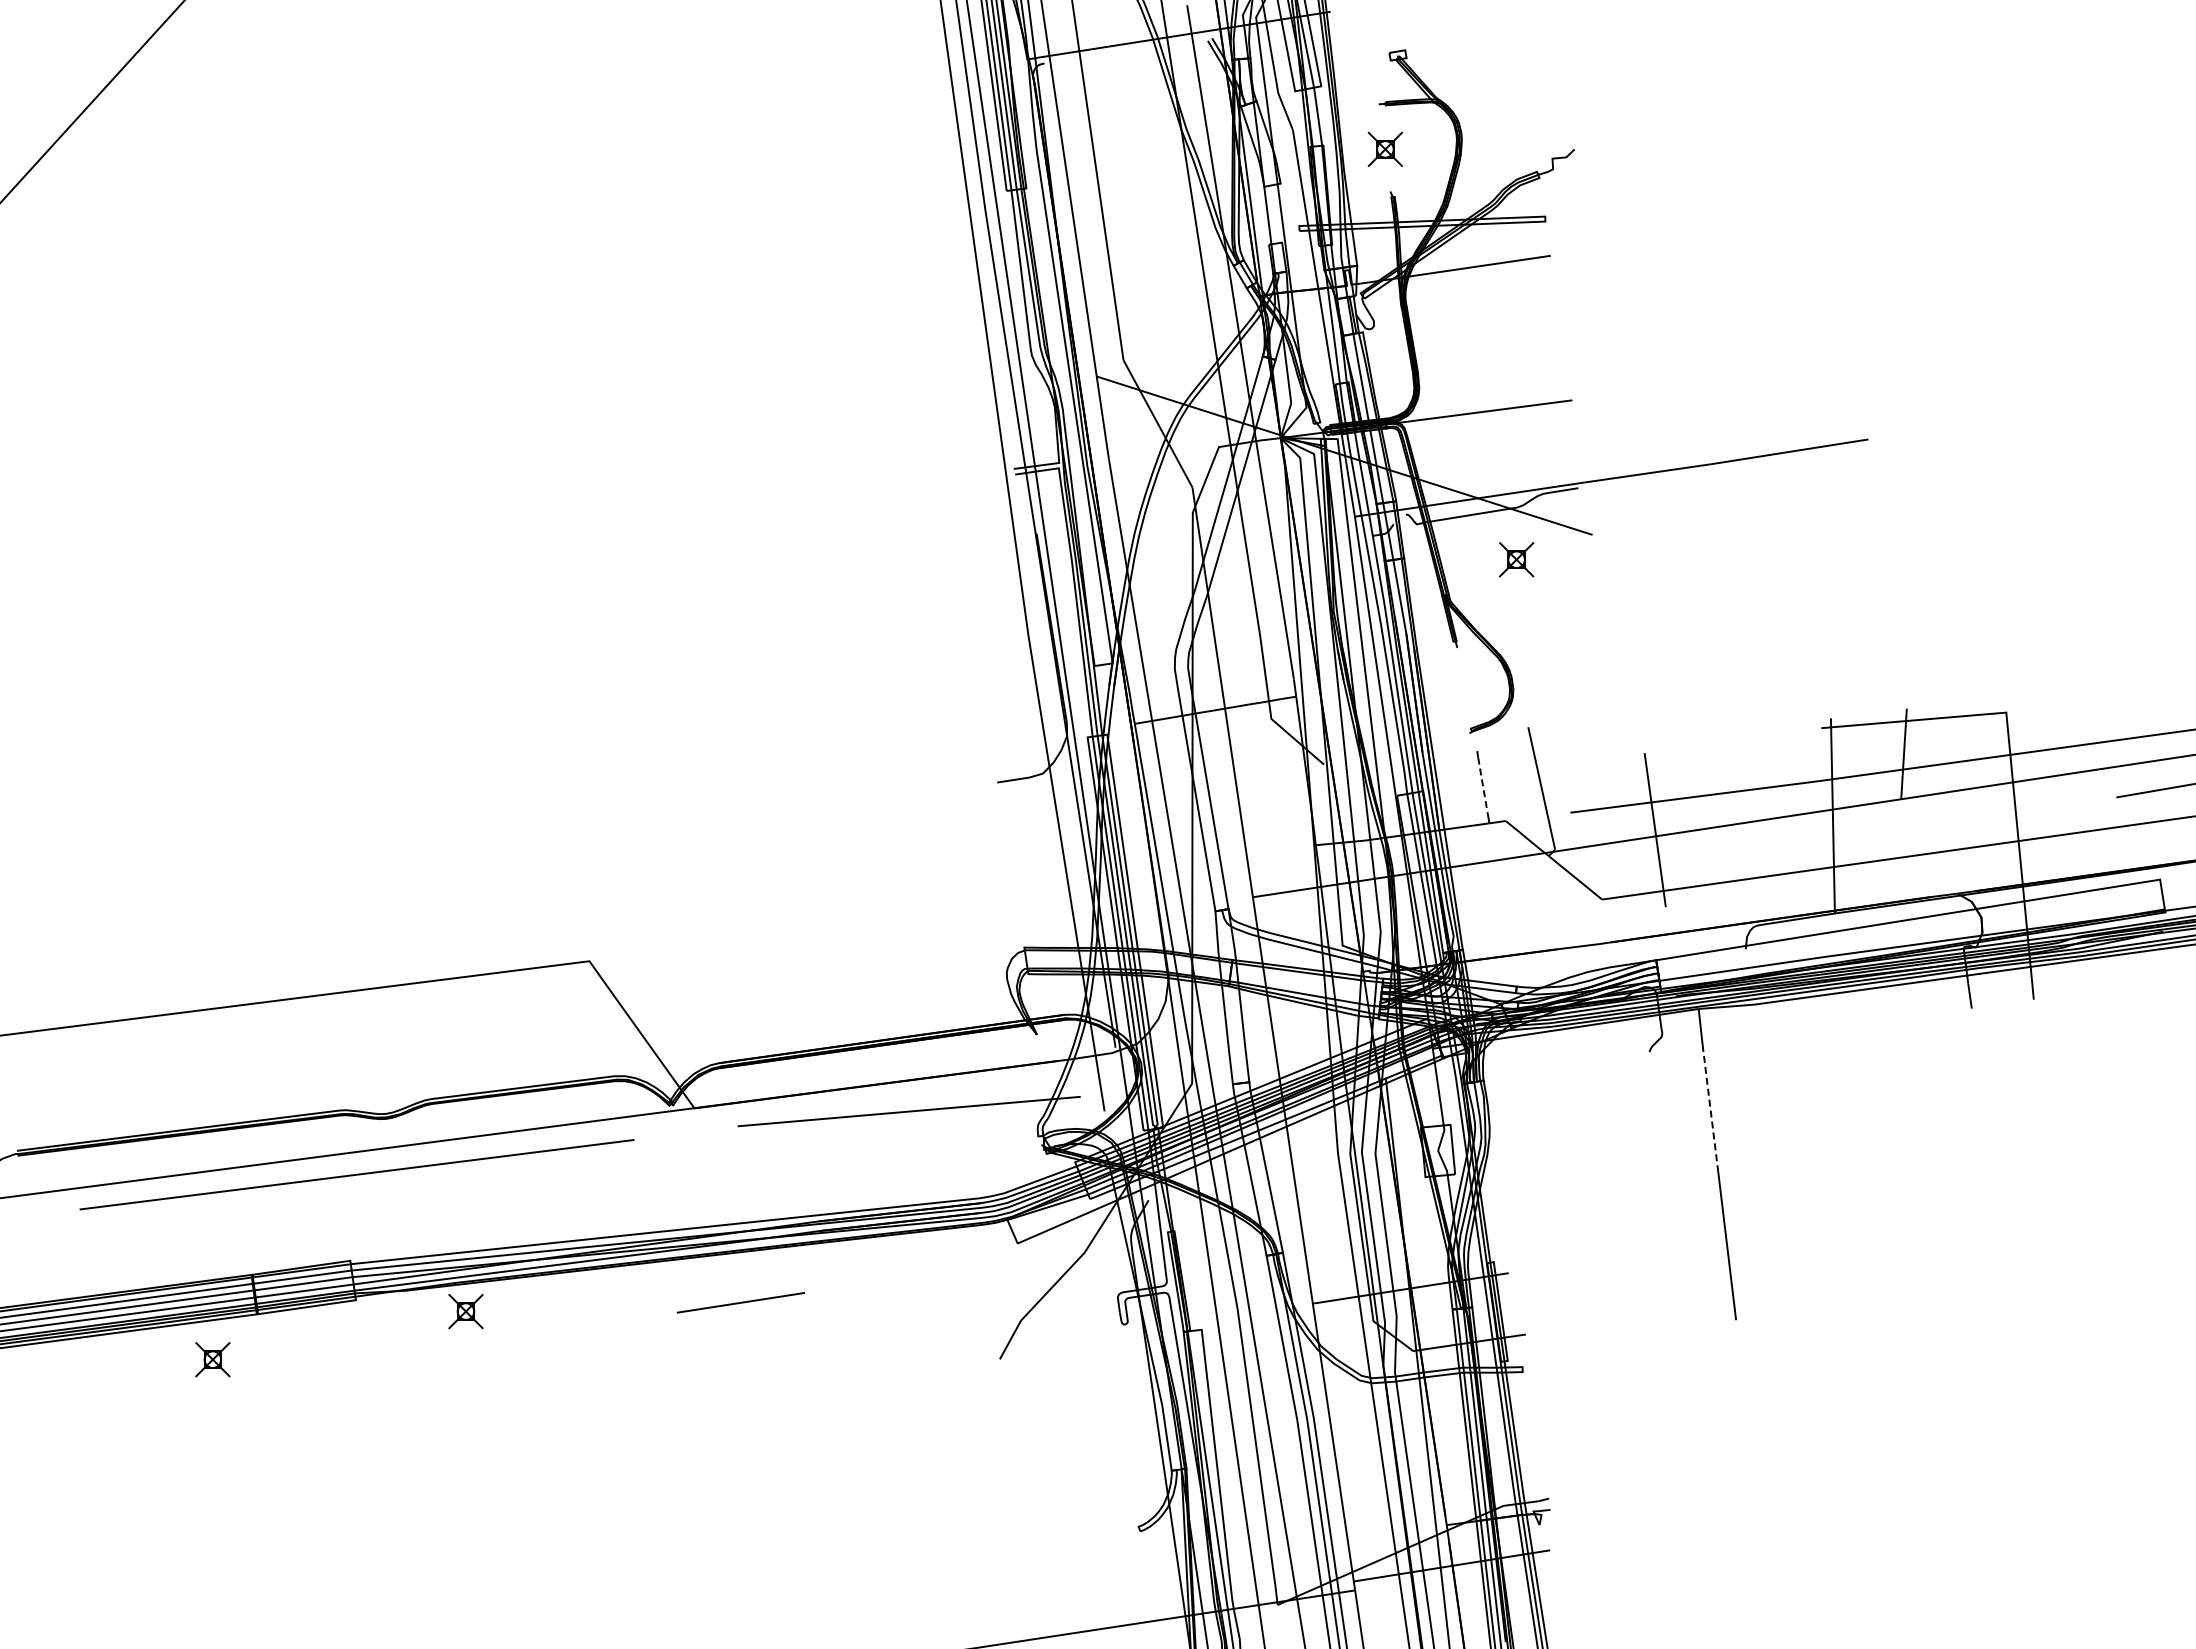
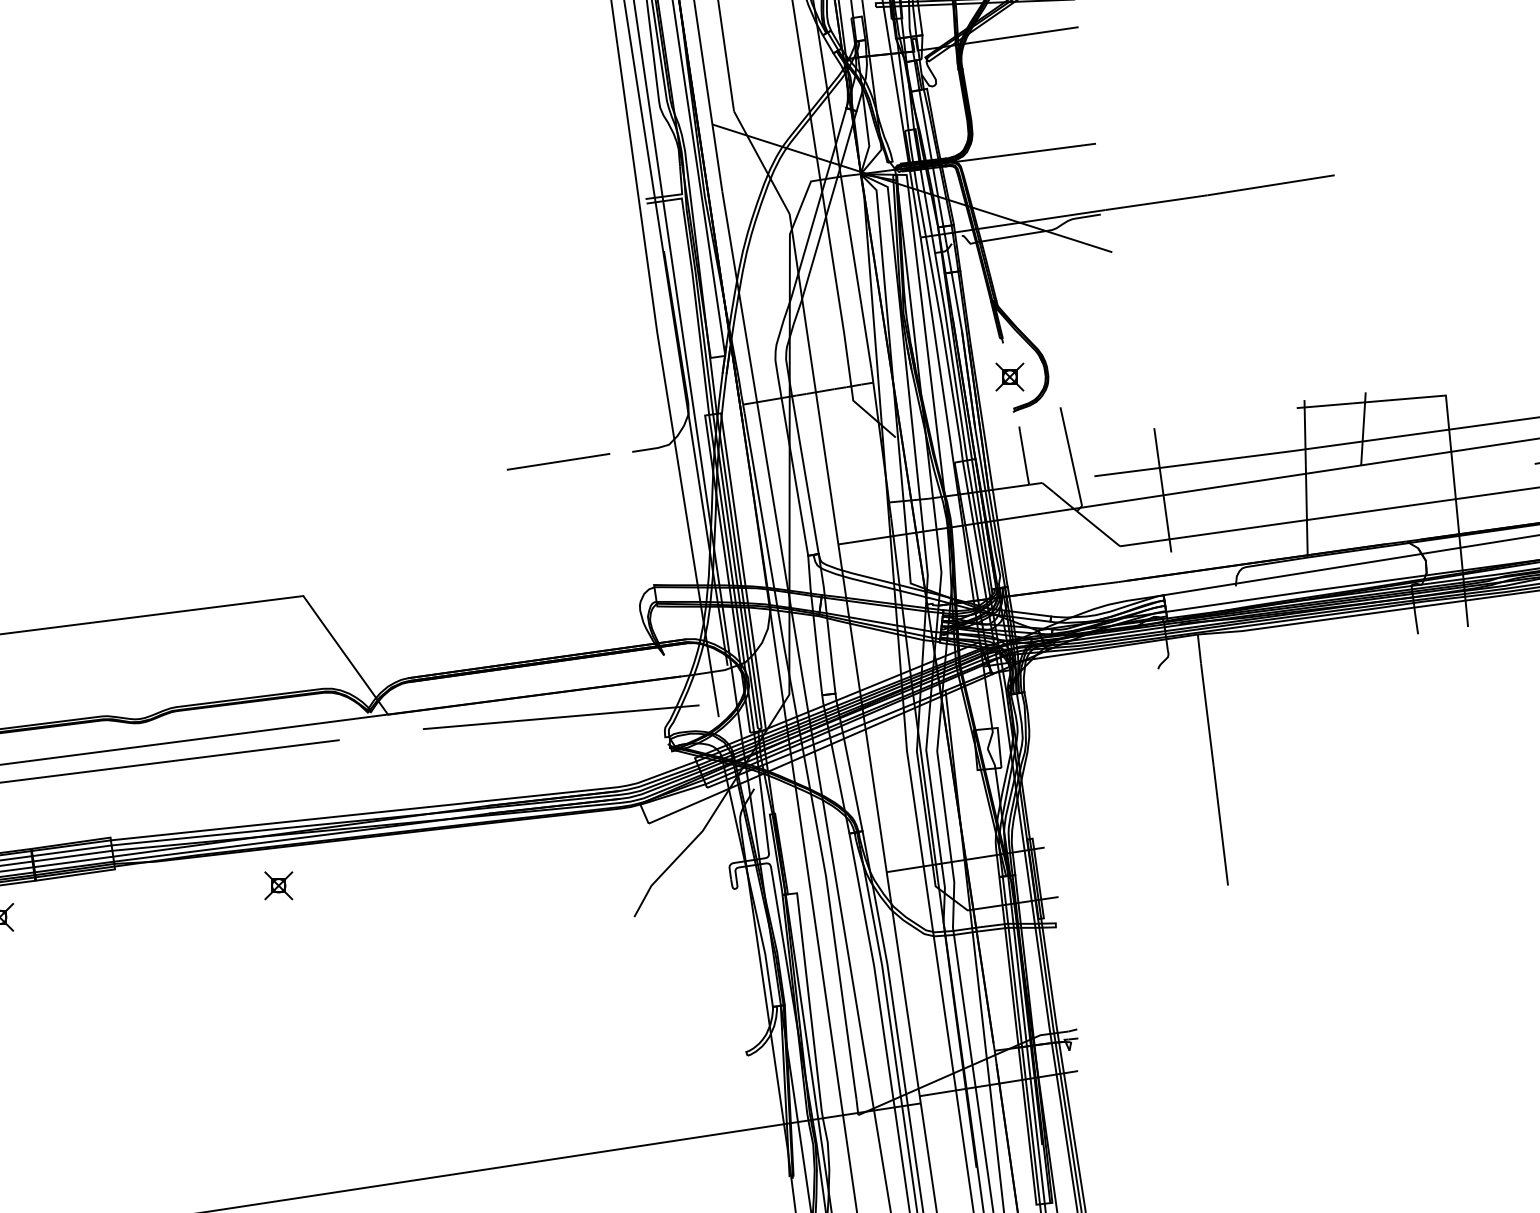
part: (1516, 559) -> (1009, 376), moved
line: (1482, 785) -> (1023, 454), dashed -> solid
line: (1710, 1108) -> (1207, 714), dashed -> solid
line: (740, 1302) -> (558, 461), moved
part: (465, 1311) -> (278, 885), moved

